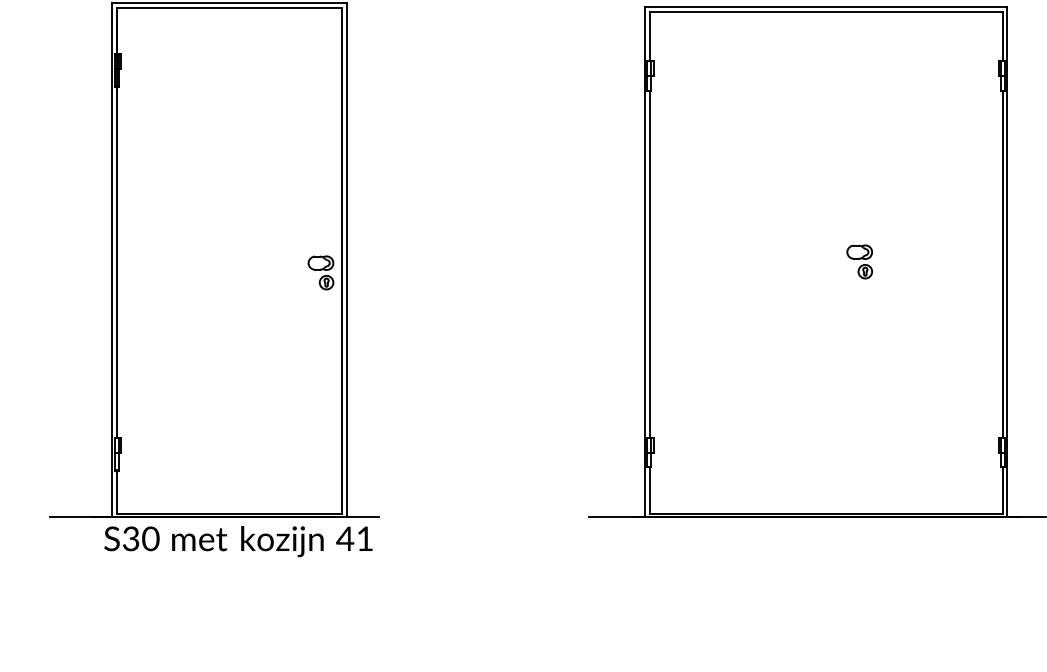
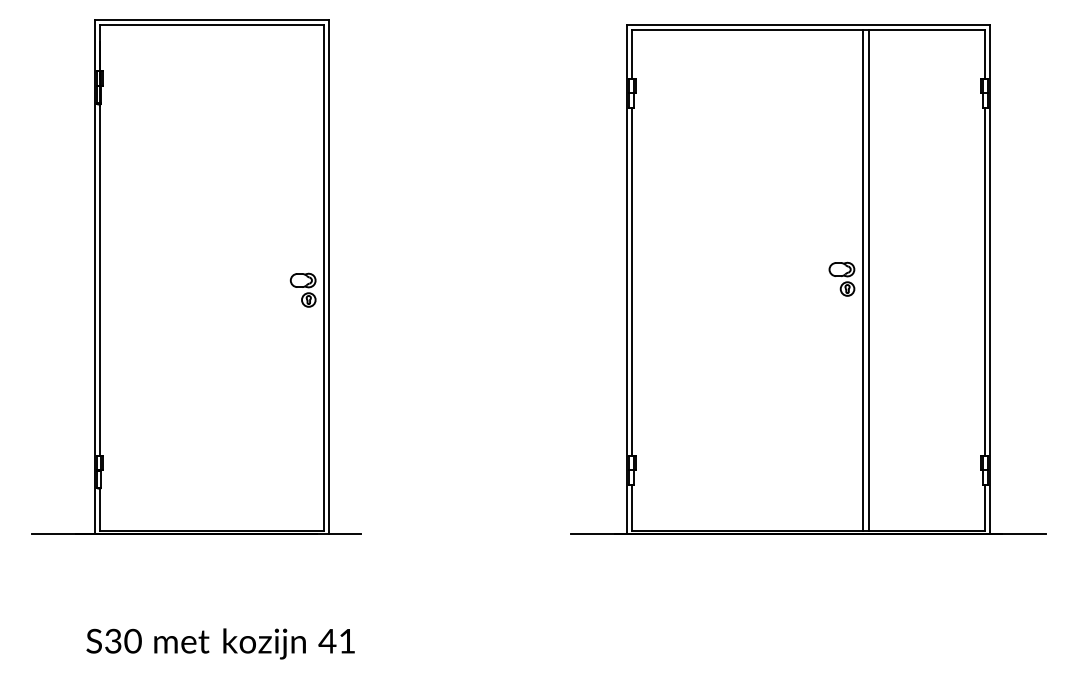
line: (881, 263) -> (863, 280), added
line: (886, 263) -> (868, 280), added
text: (238, 541) -> (220, 643), moved

